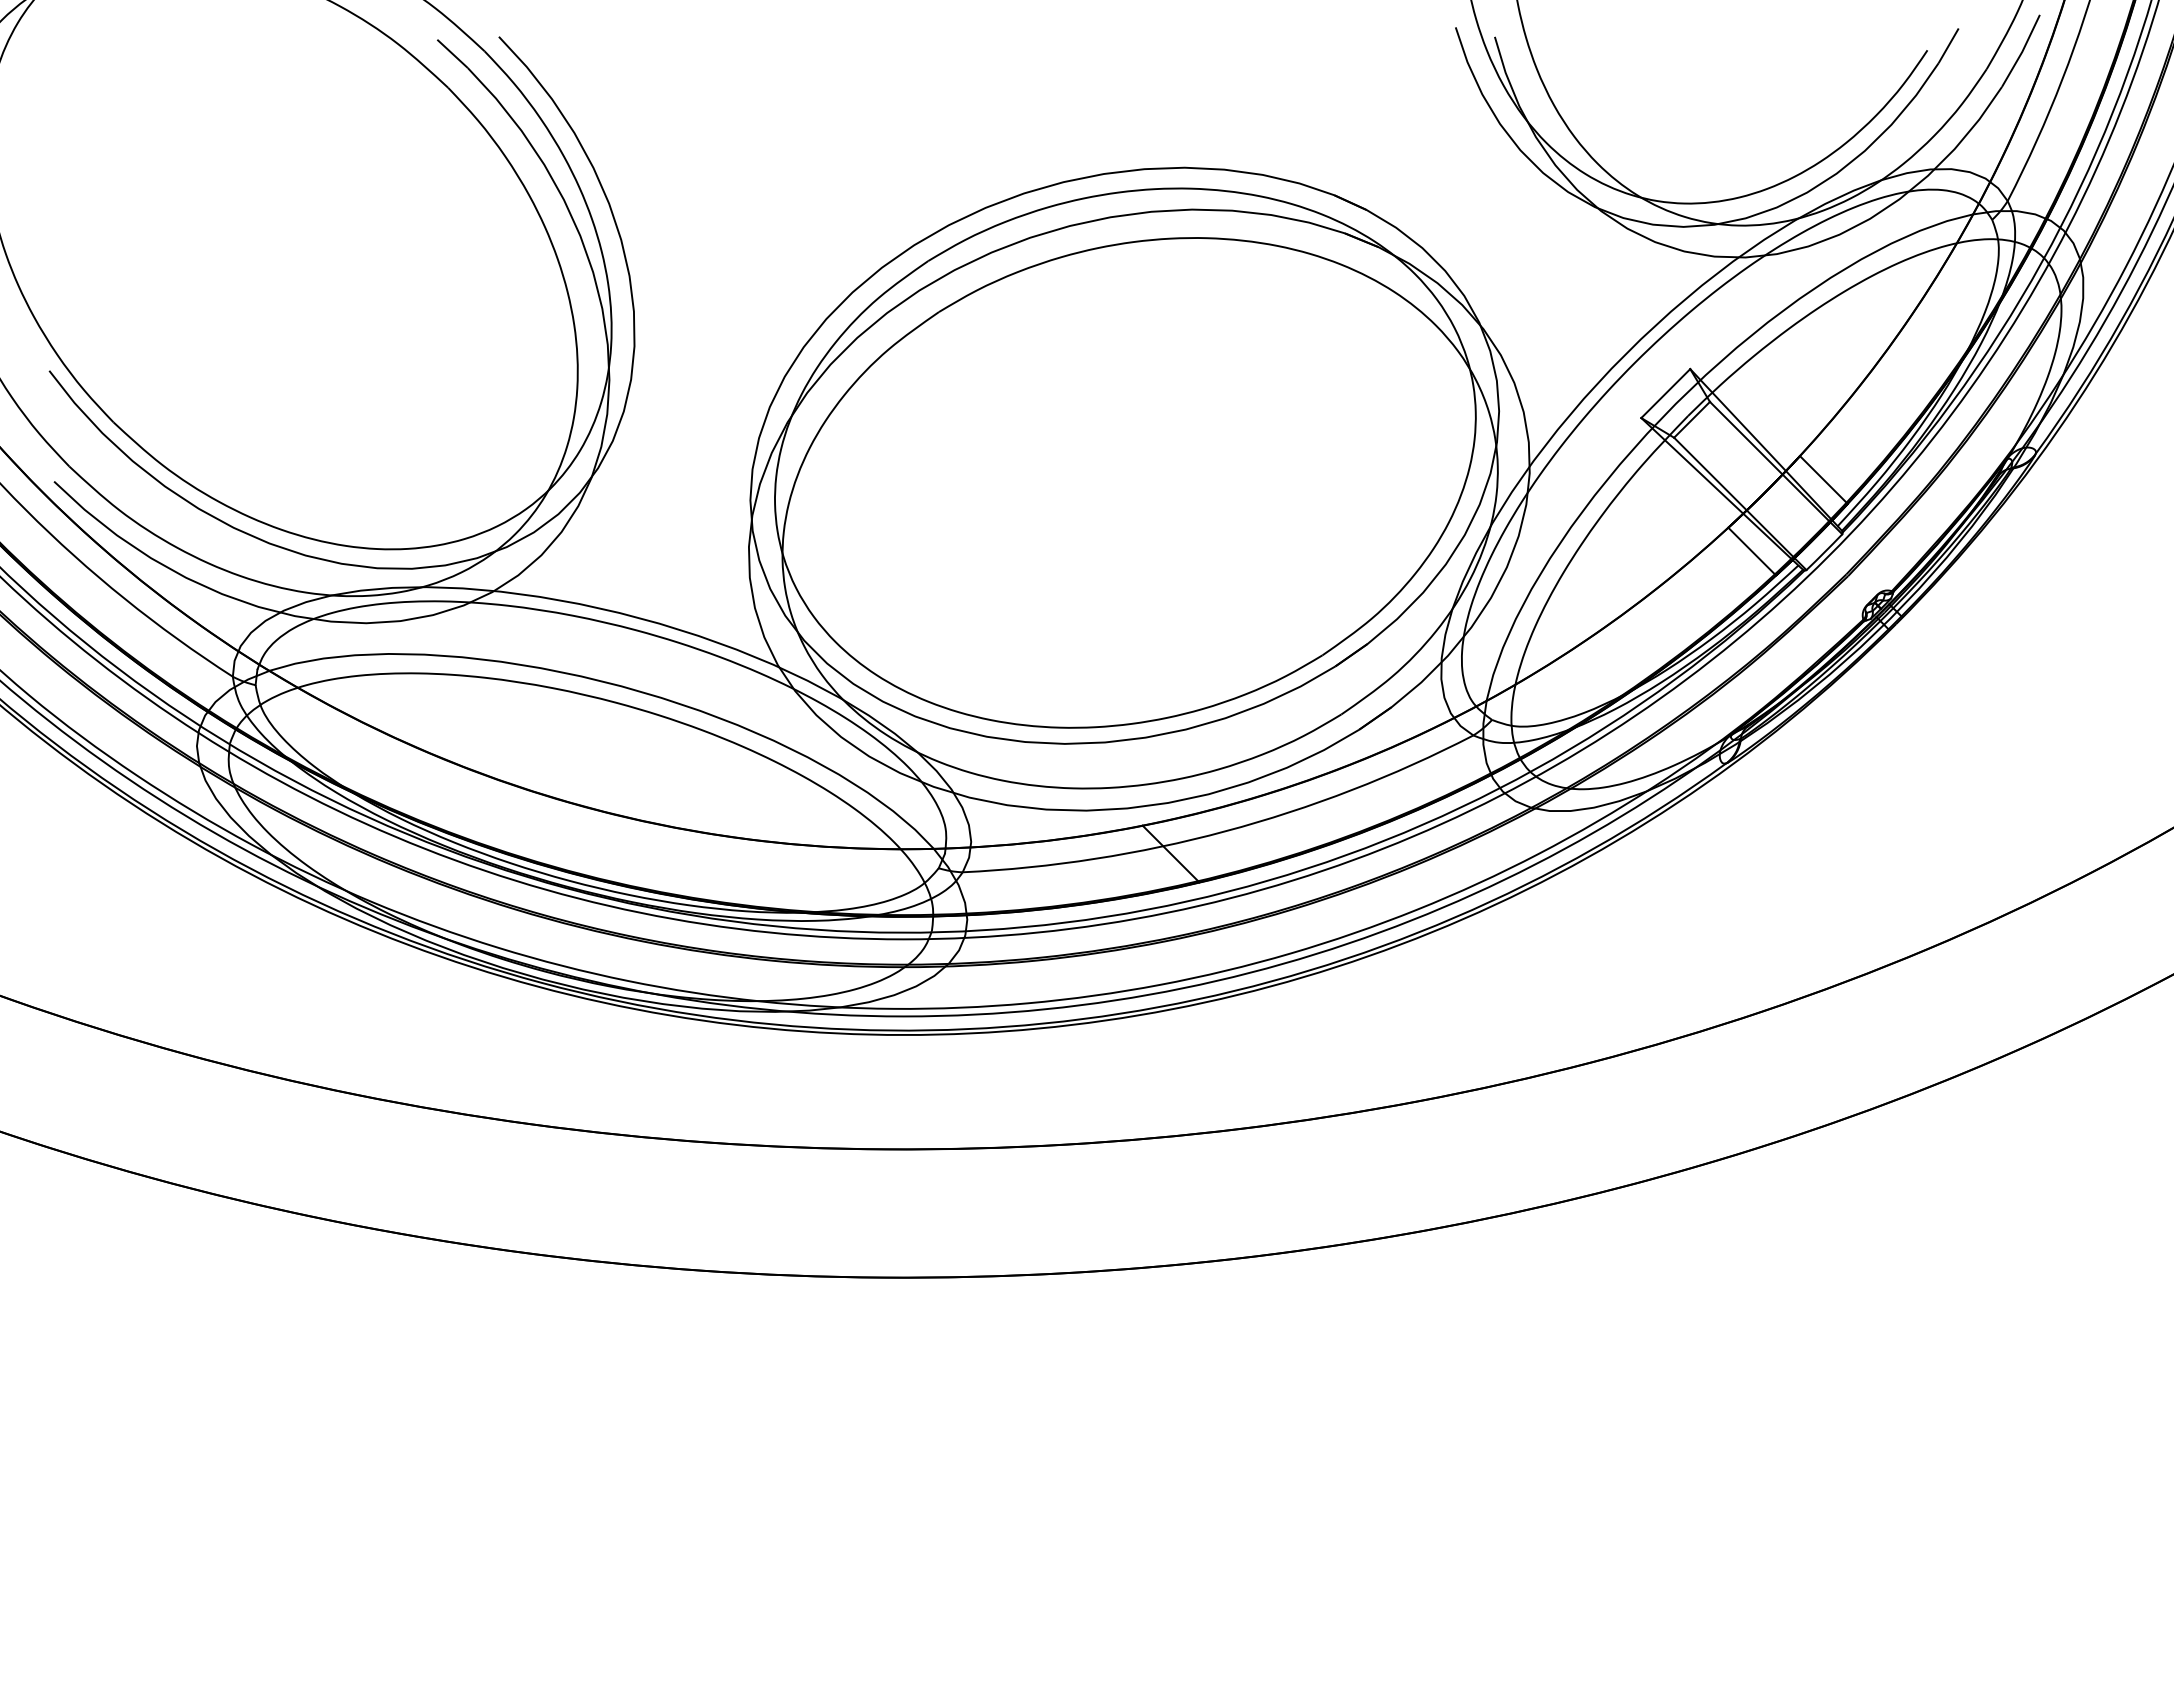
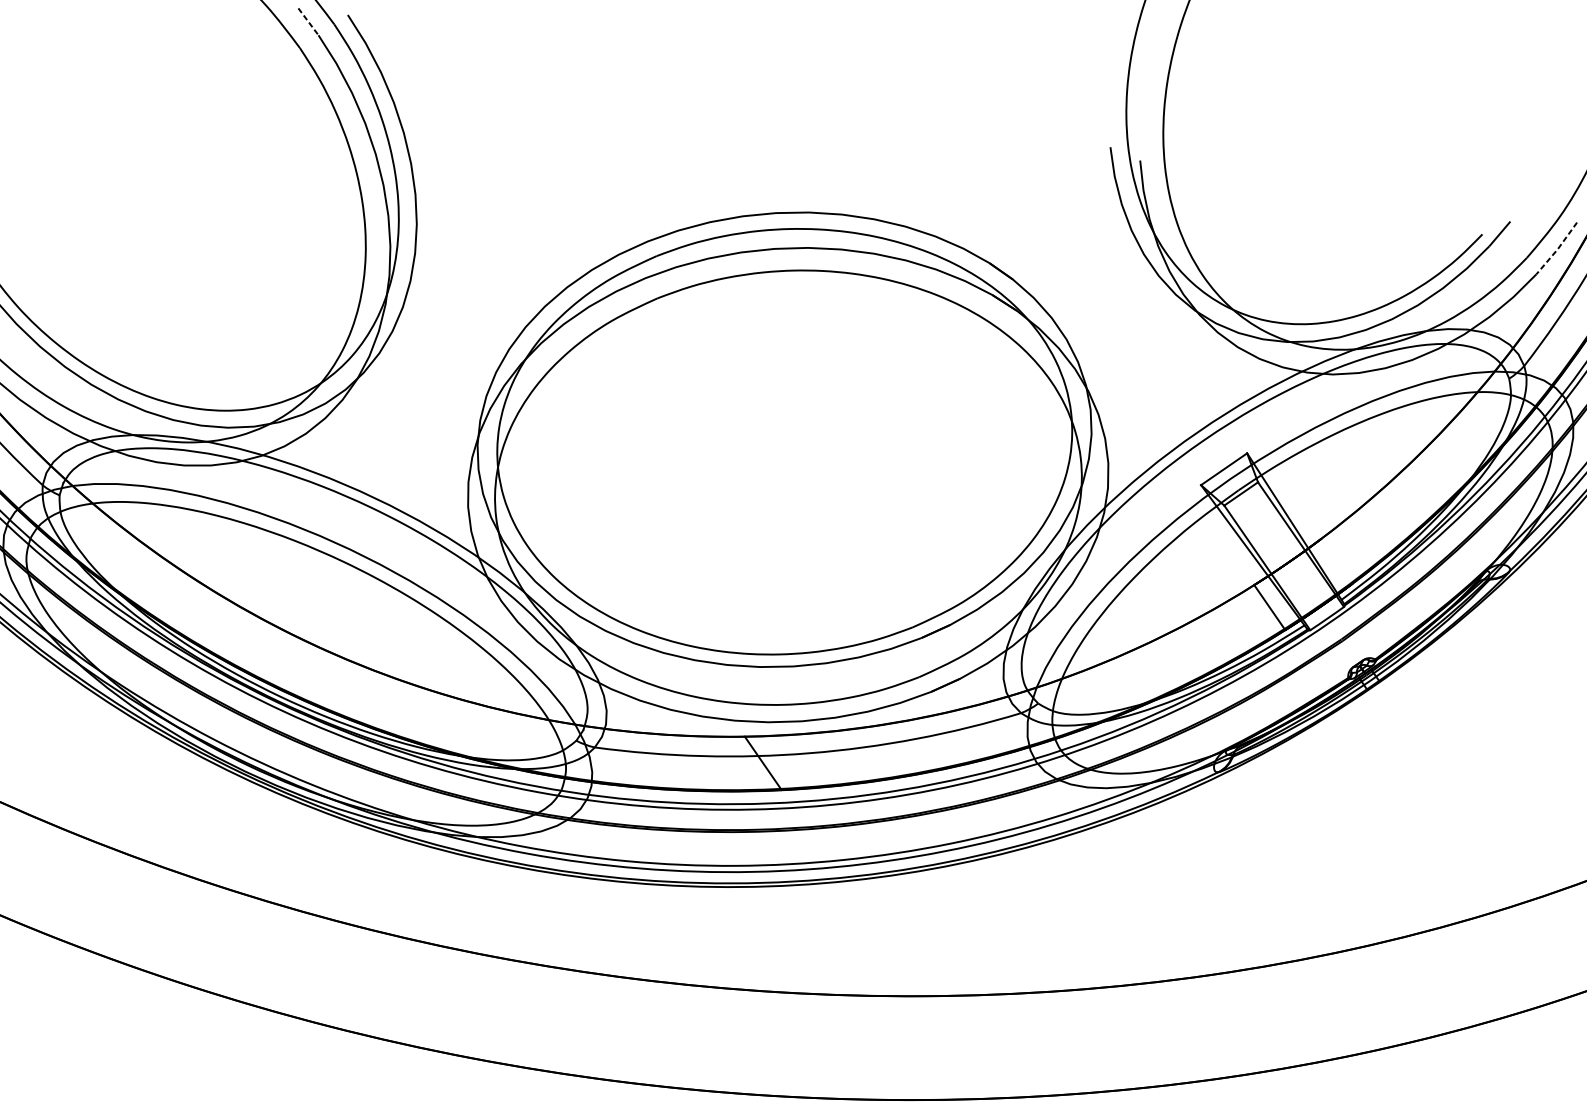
line: (2022, 51) -> (1557, 249), solid -> dashed
line: (452, 53) -> (308, 21), solid -> dashed
line: (1823, 479) -> (1337, 560), removed

